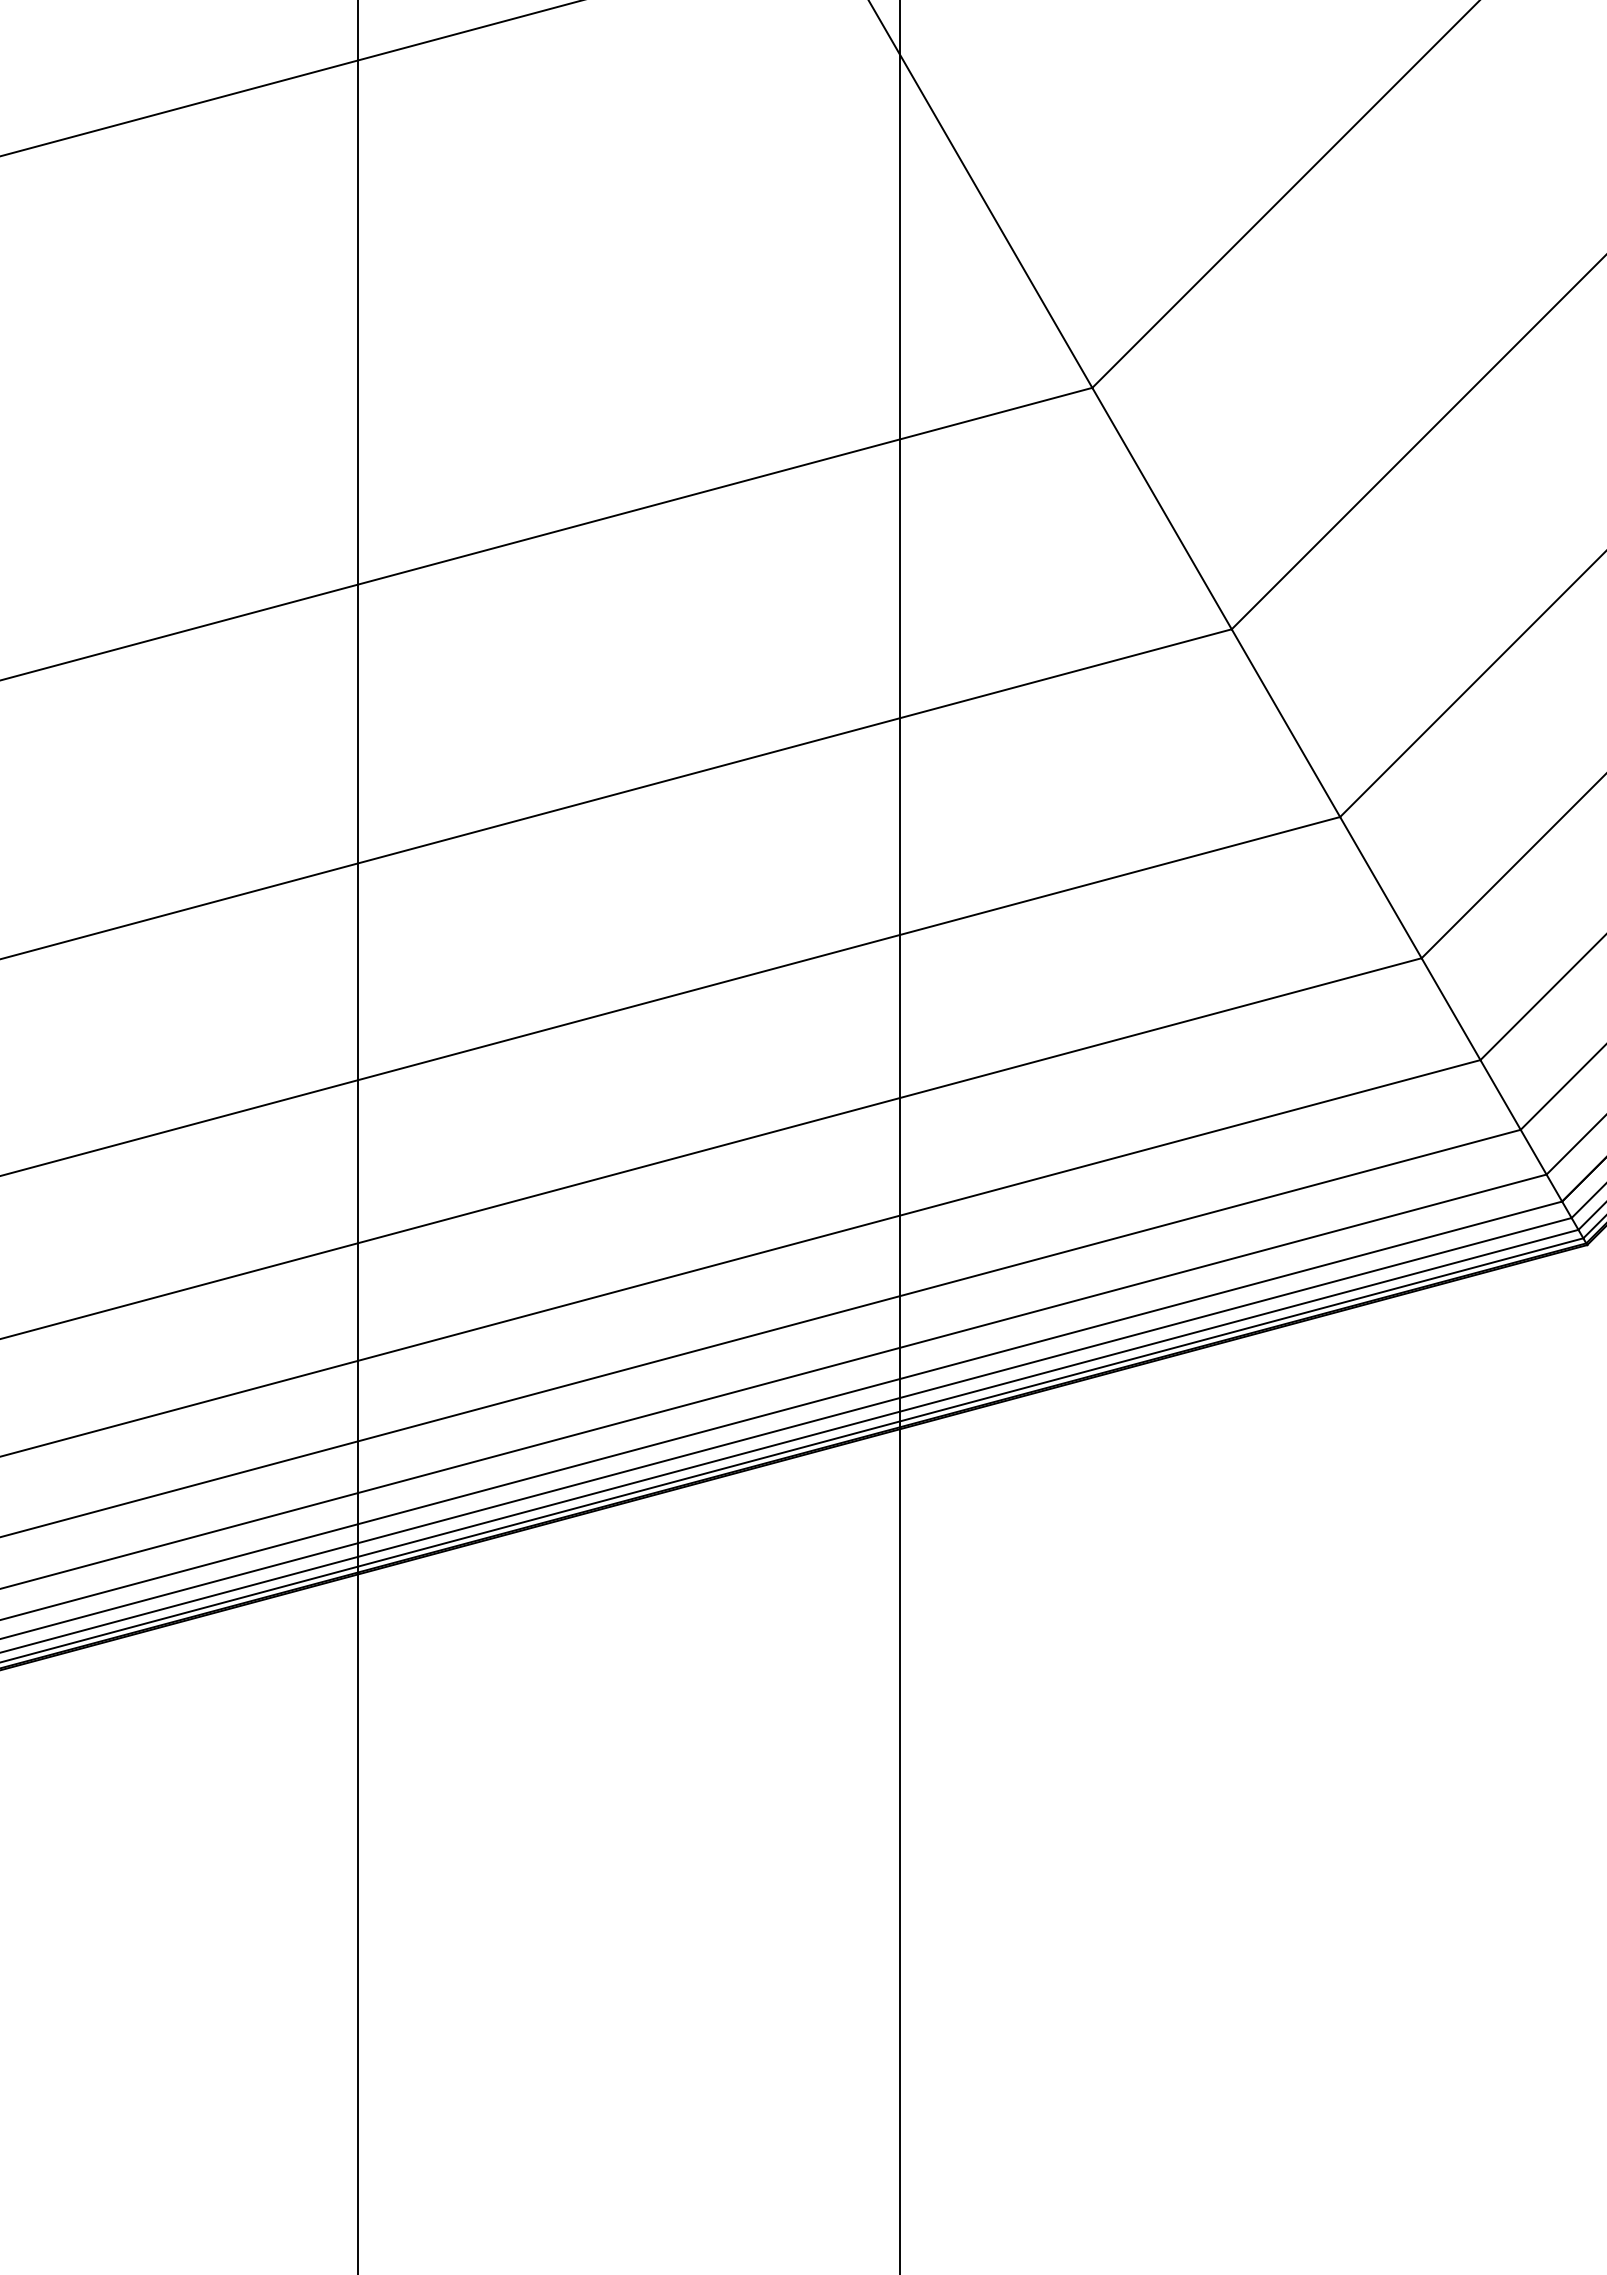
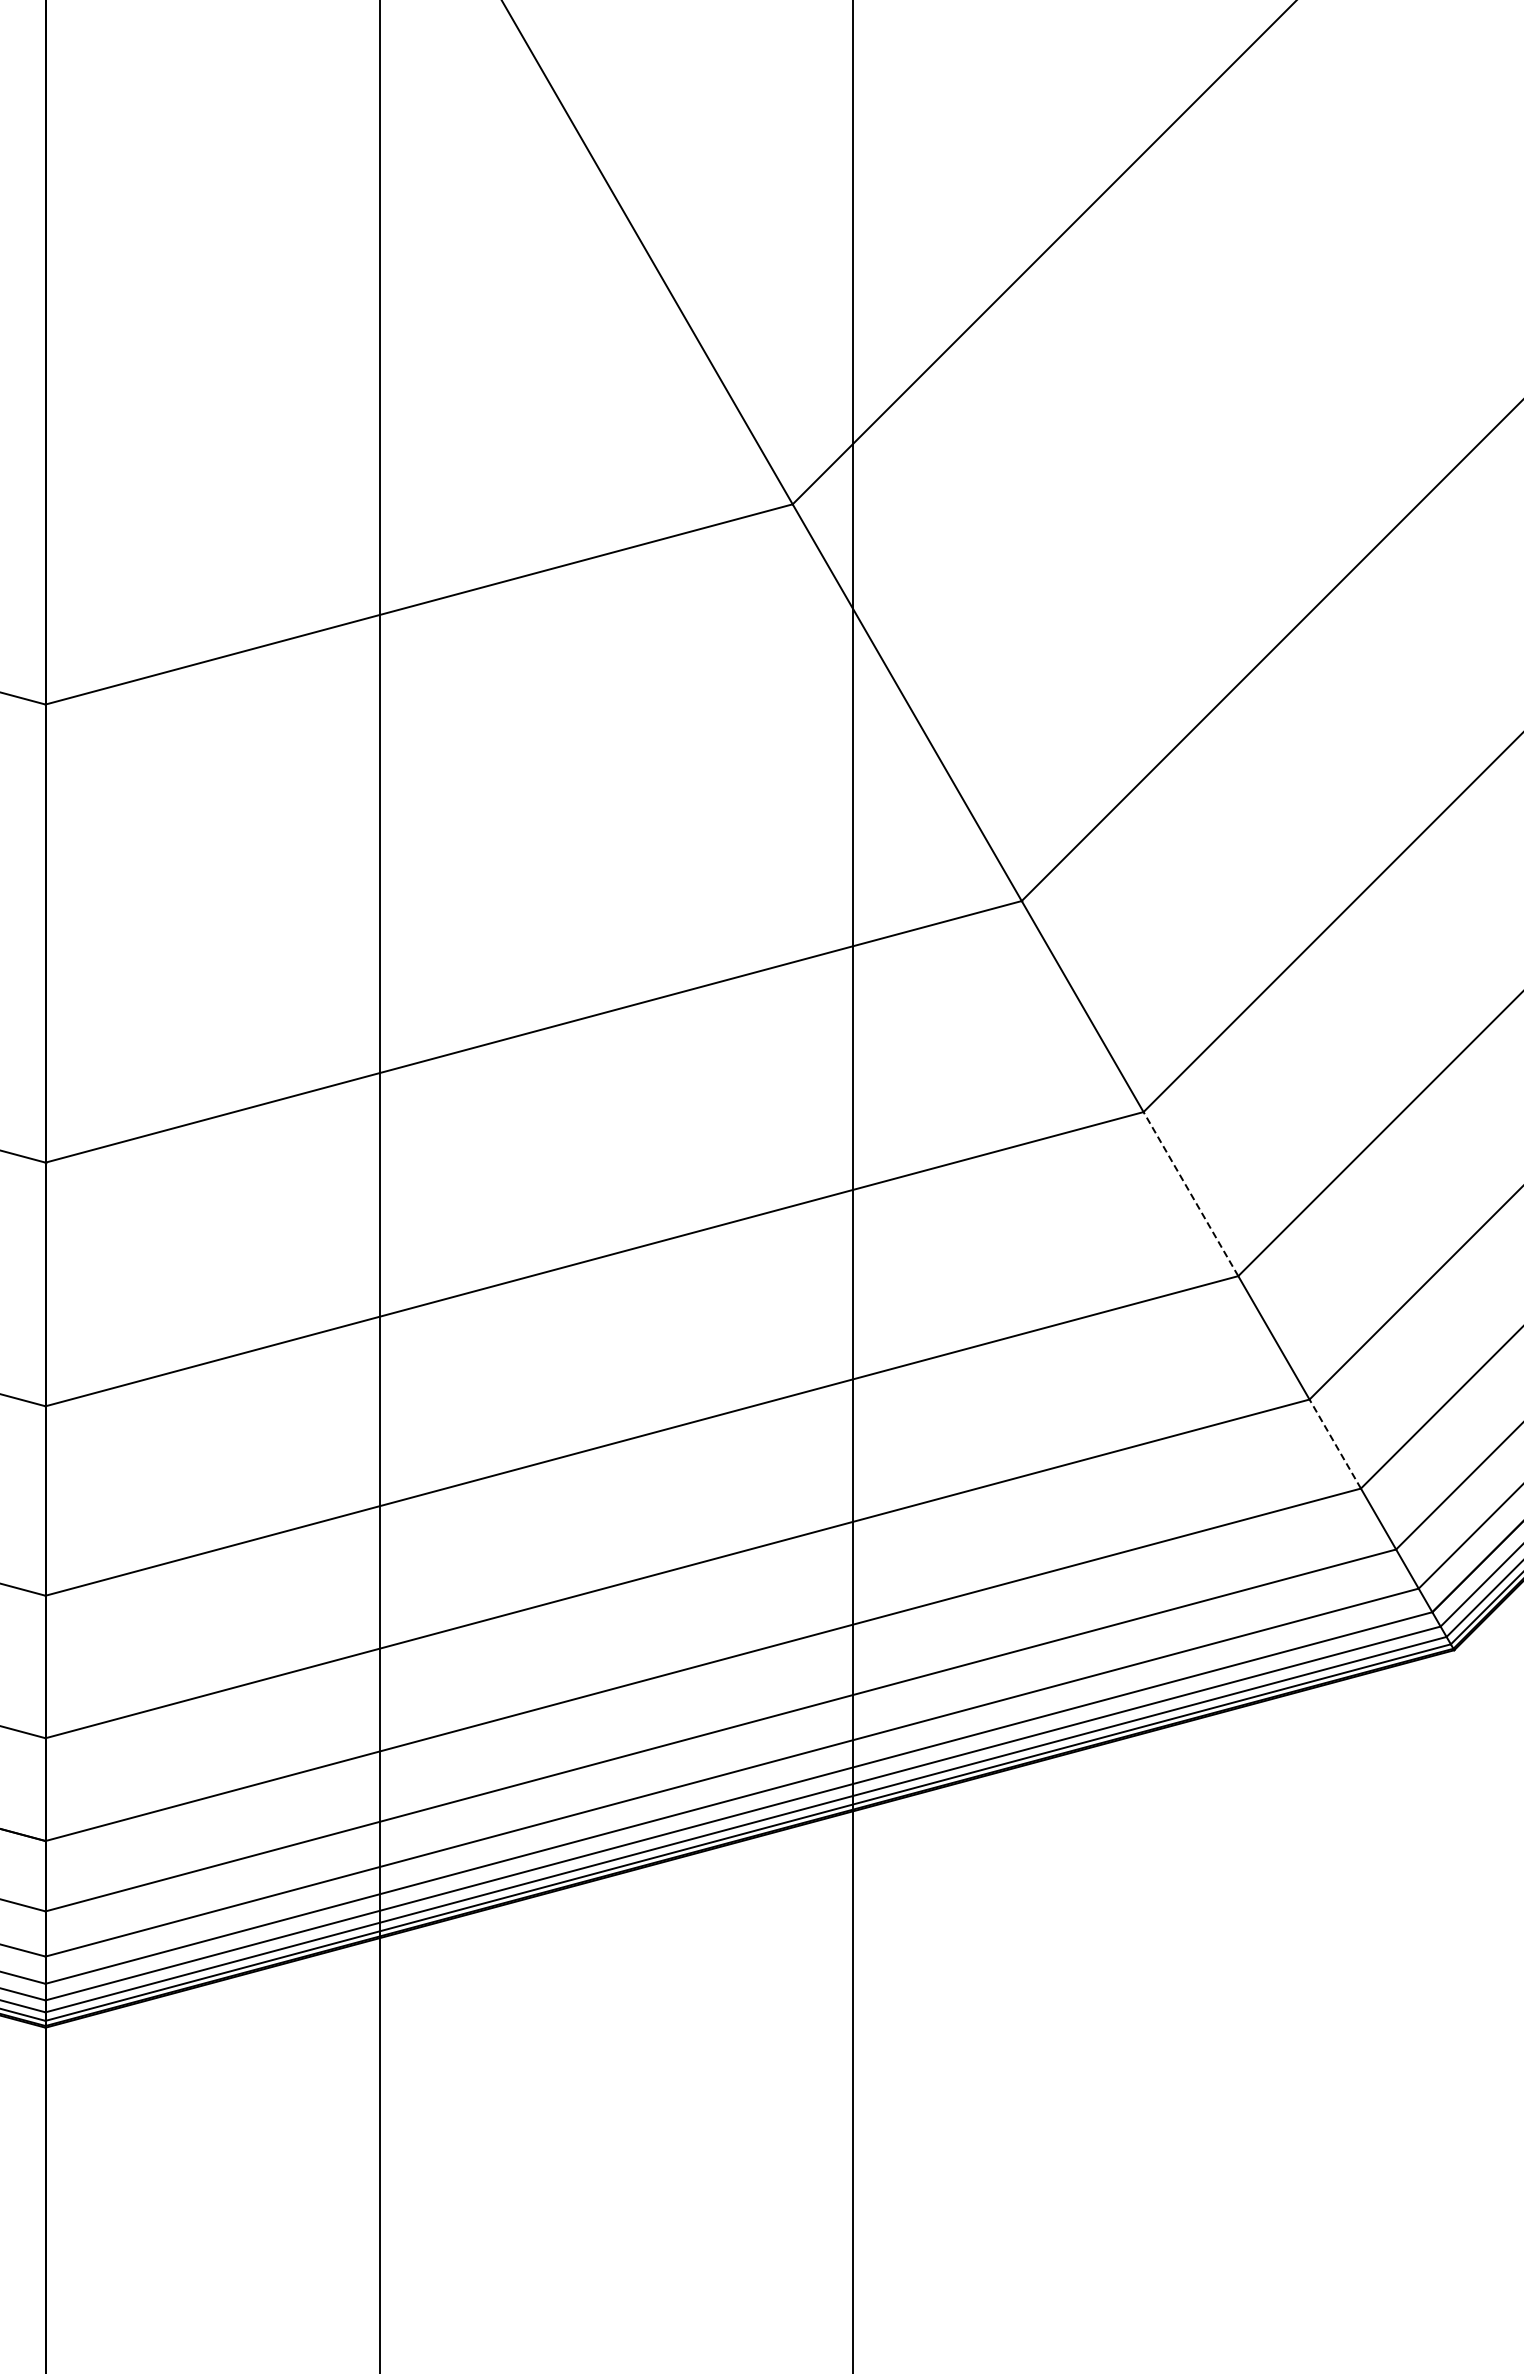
line: (1285, 723) -> (1190, 1194), solid -> dashed
line: (1451, 1008) -> (1335, 1443), solid -> dashed

